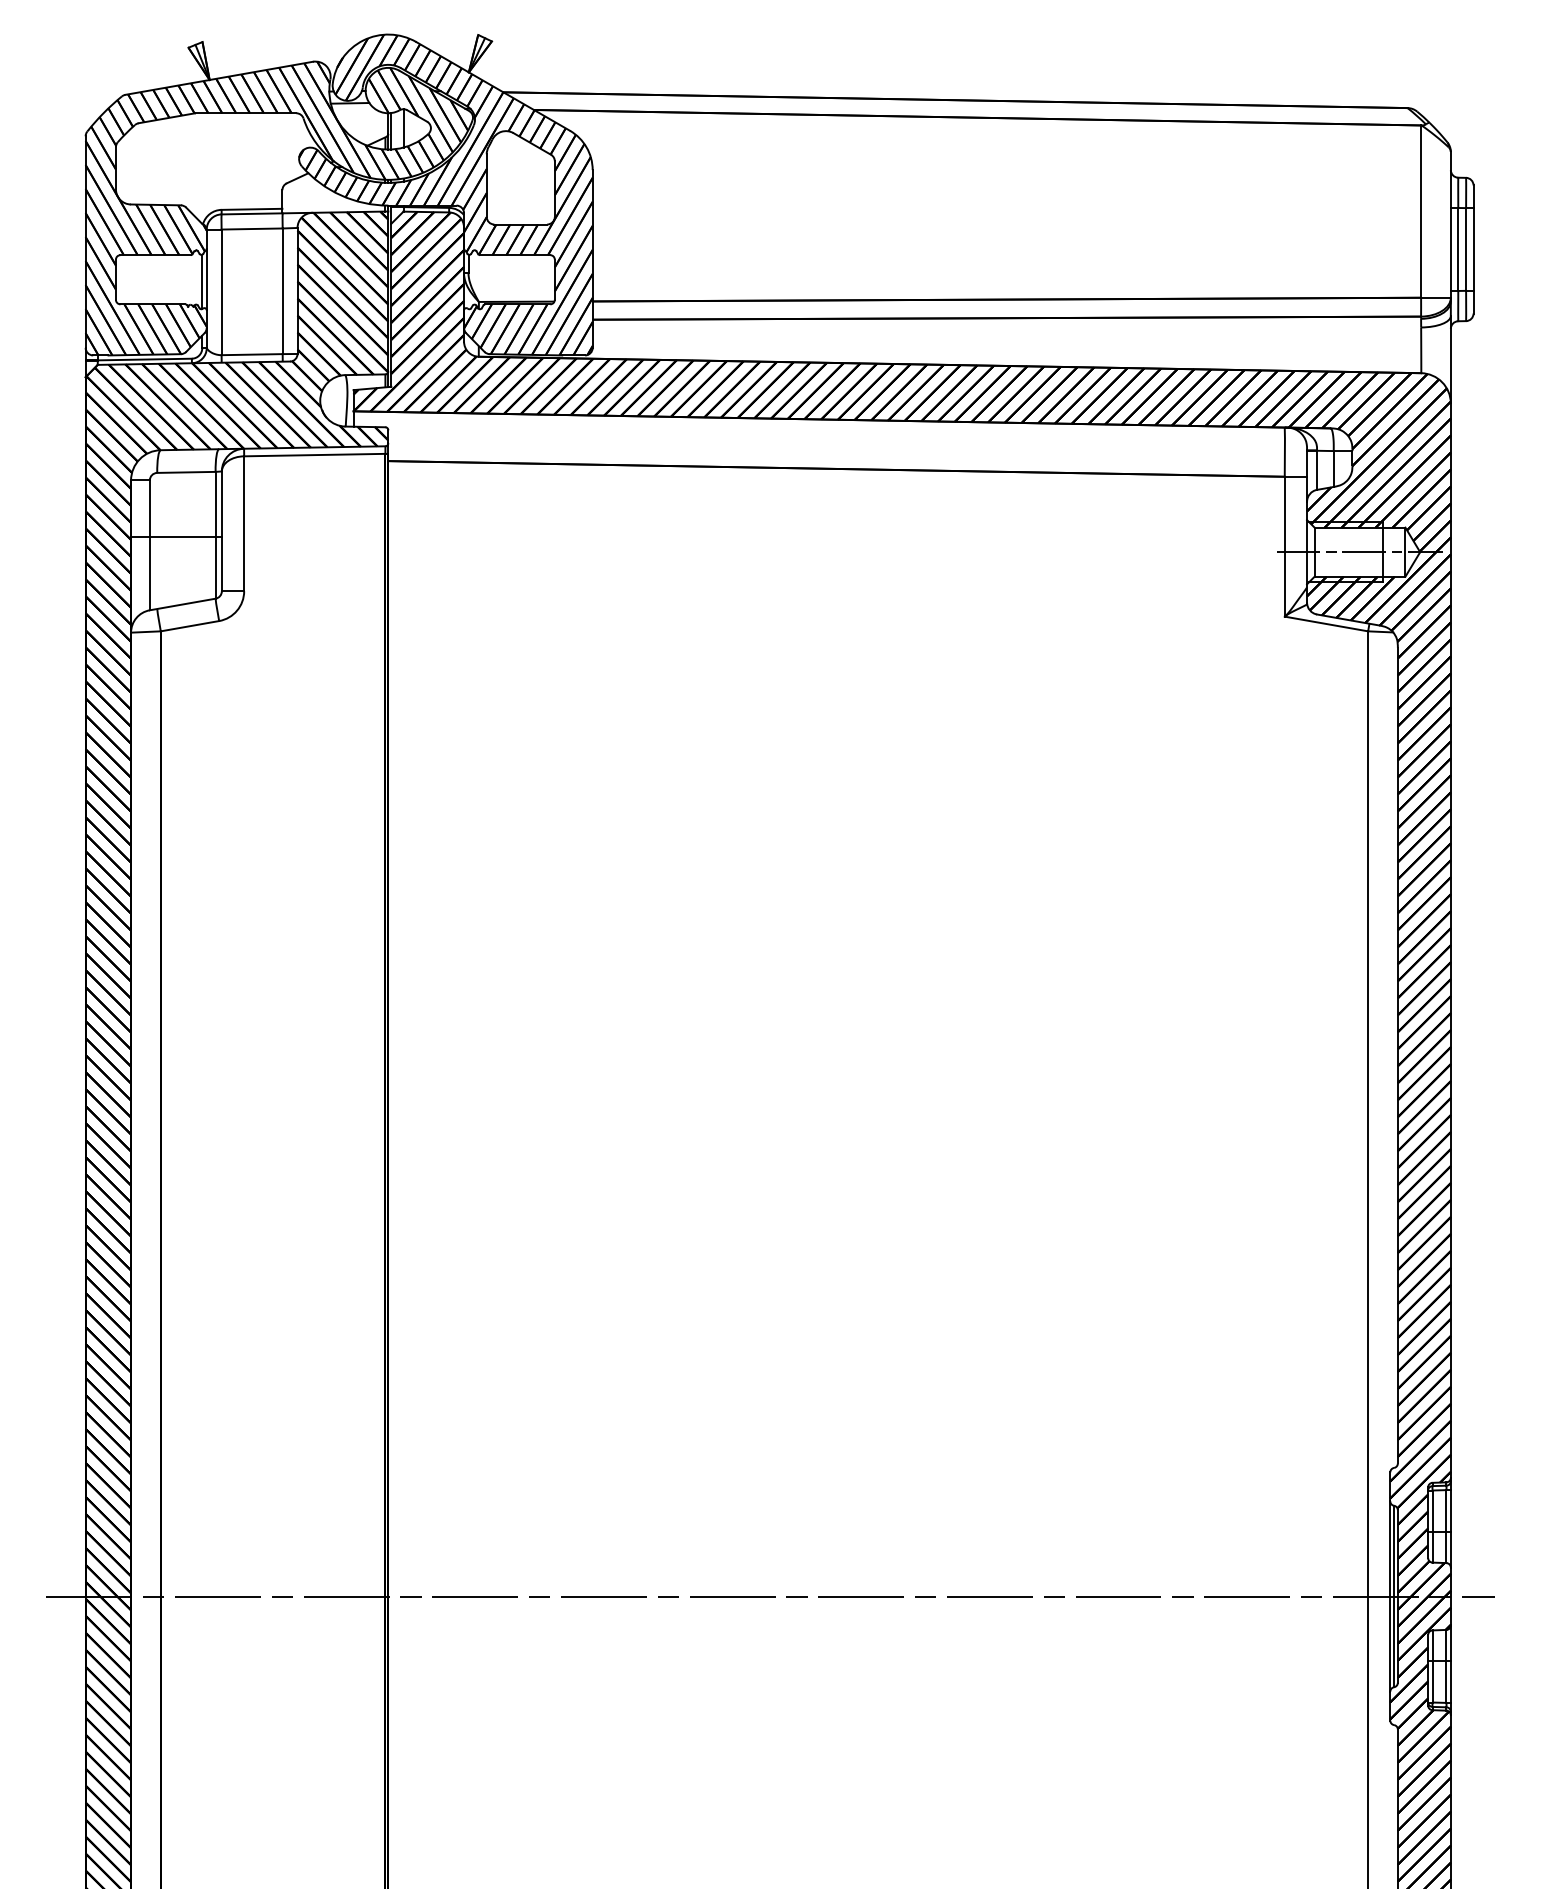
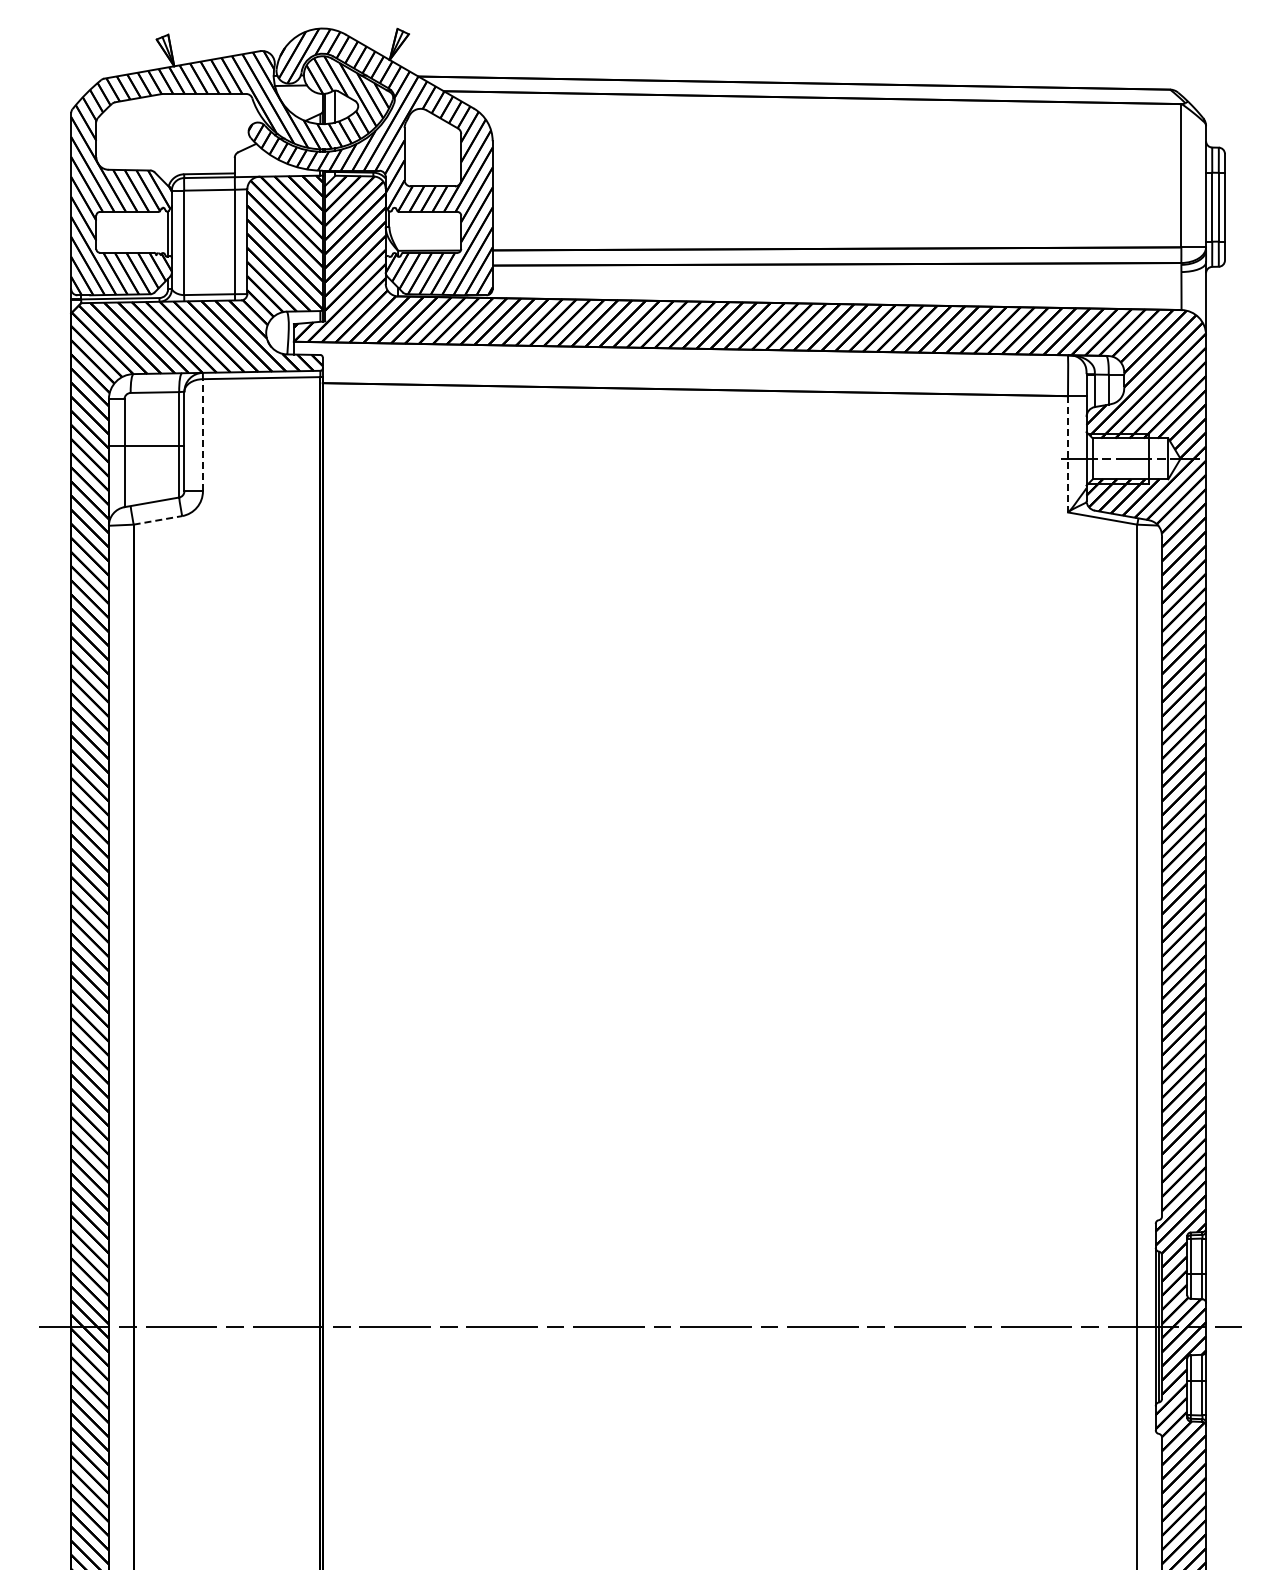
line: (243, 522) -> (202, 434), solid -> dashed
line: (1285, 546) -> (1068, 454), solid -> dashed
line: (189, 626) -> (157, 520), solid -> dashed

